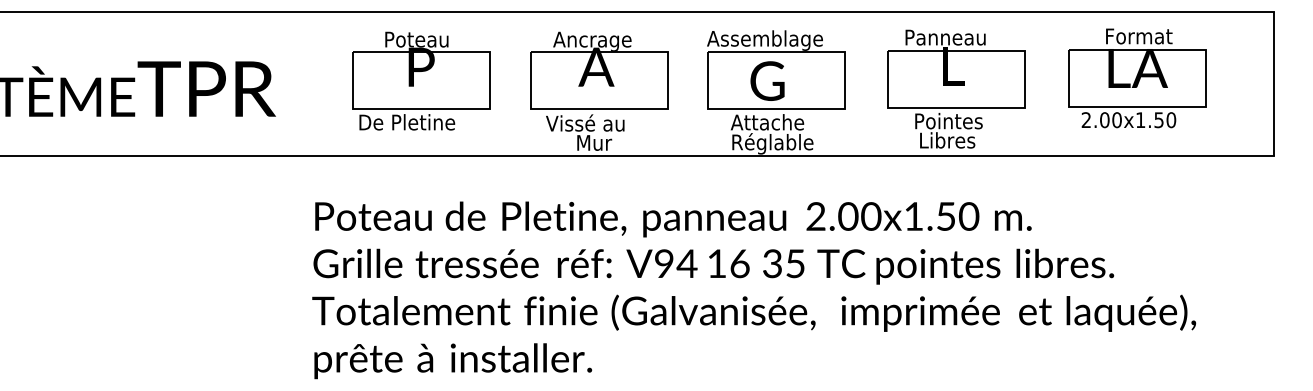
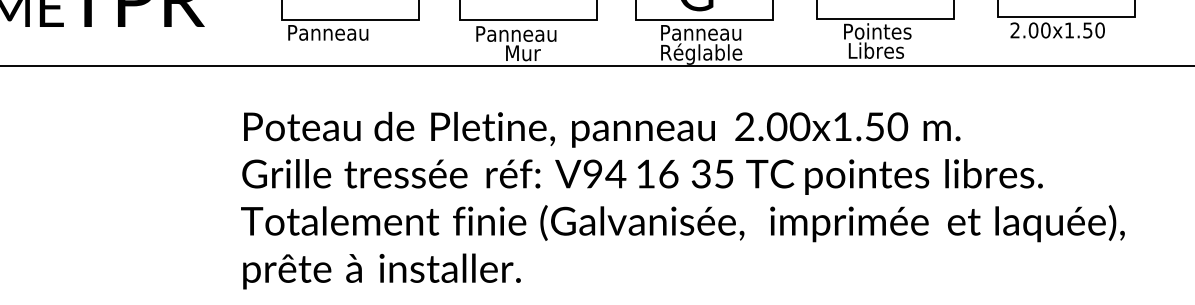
text: (408, 122) -> (337, 32), De Pletine -> Panneau
text: (586, 122) -> (515, 32), Vissé au -> Panneau
text: (771, 122) -> (700, 32), Attache -> Panneau

